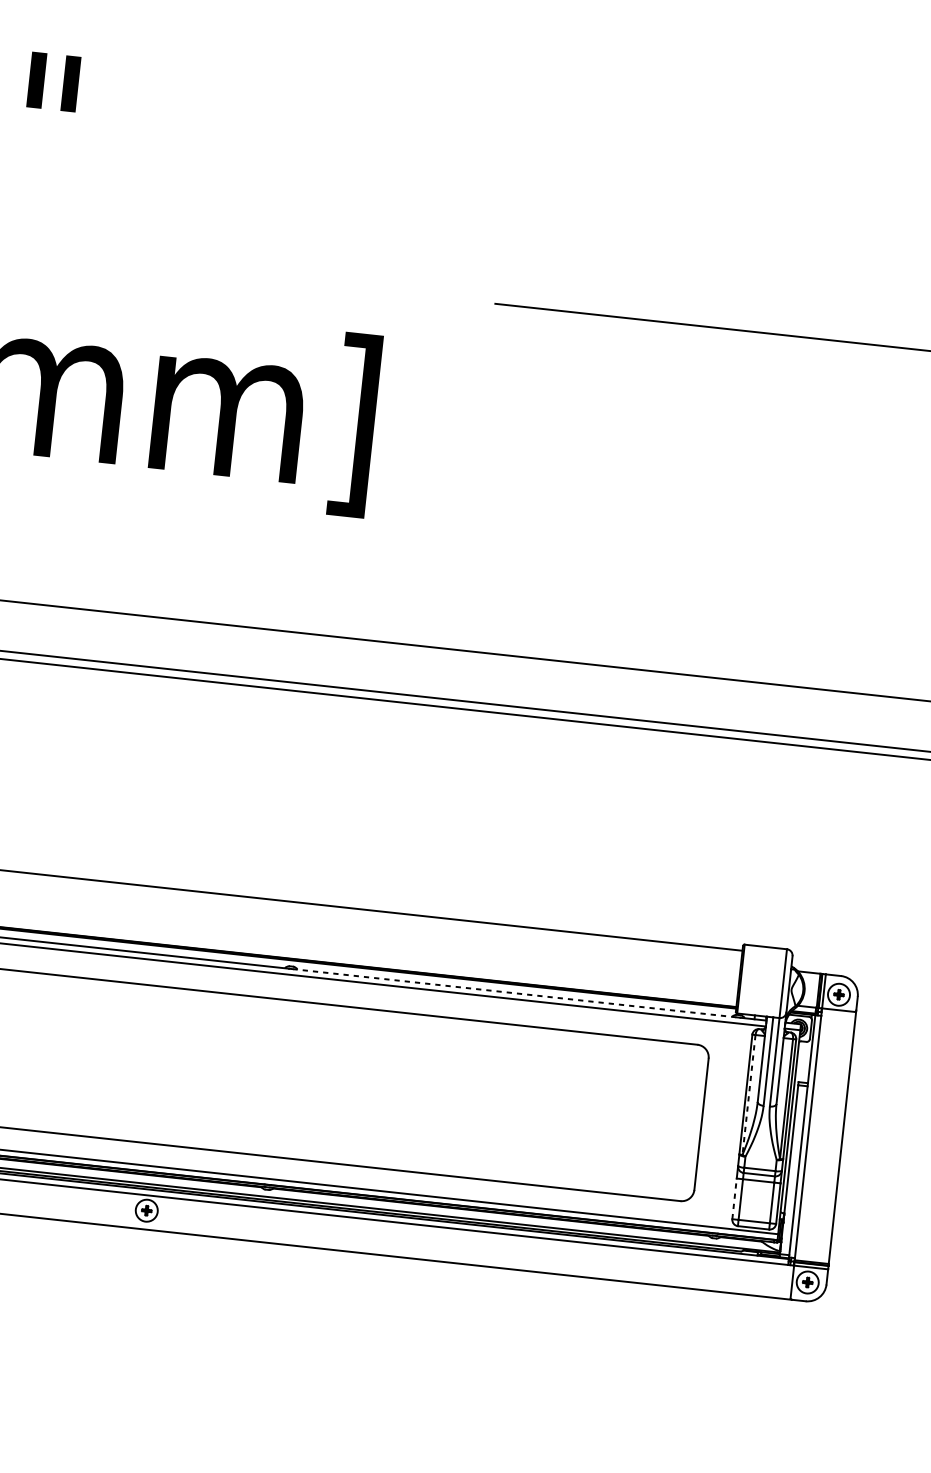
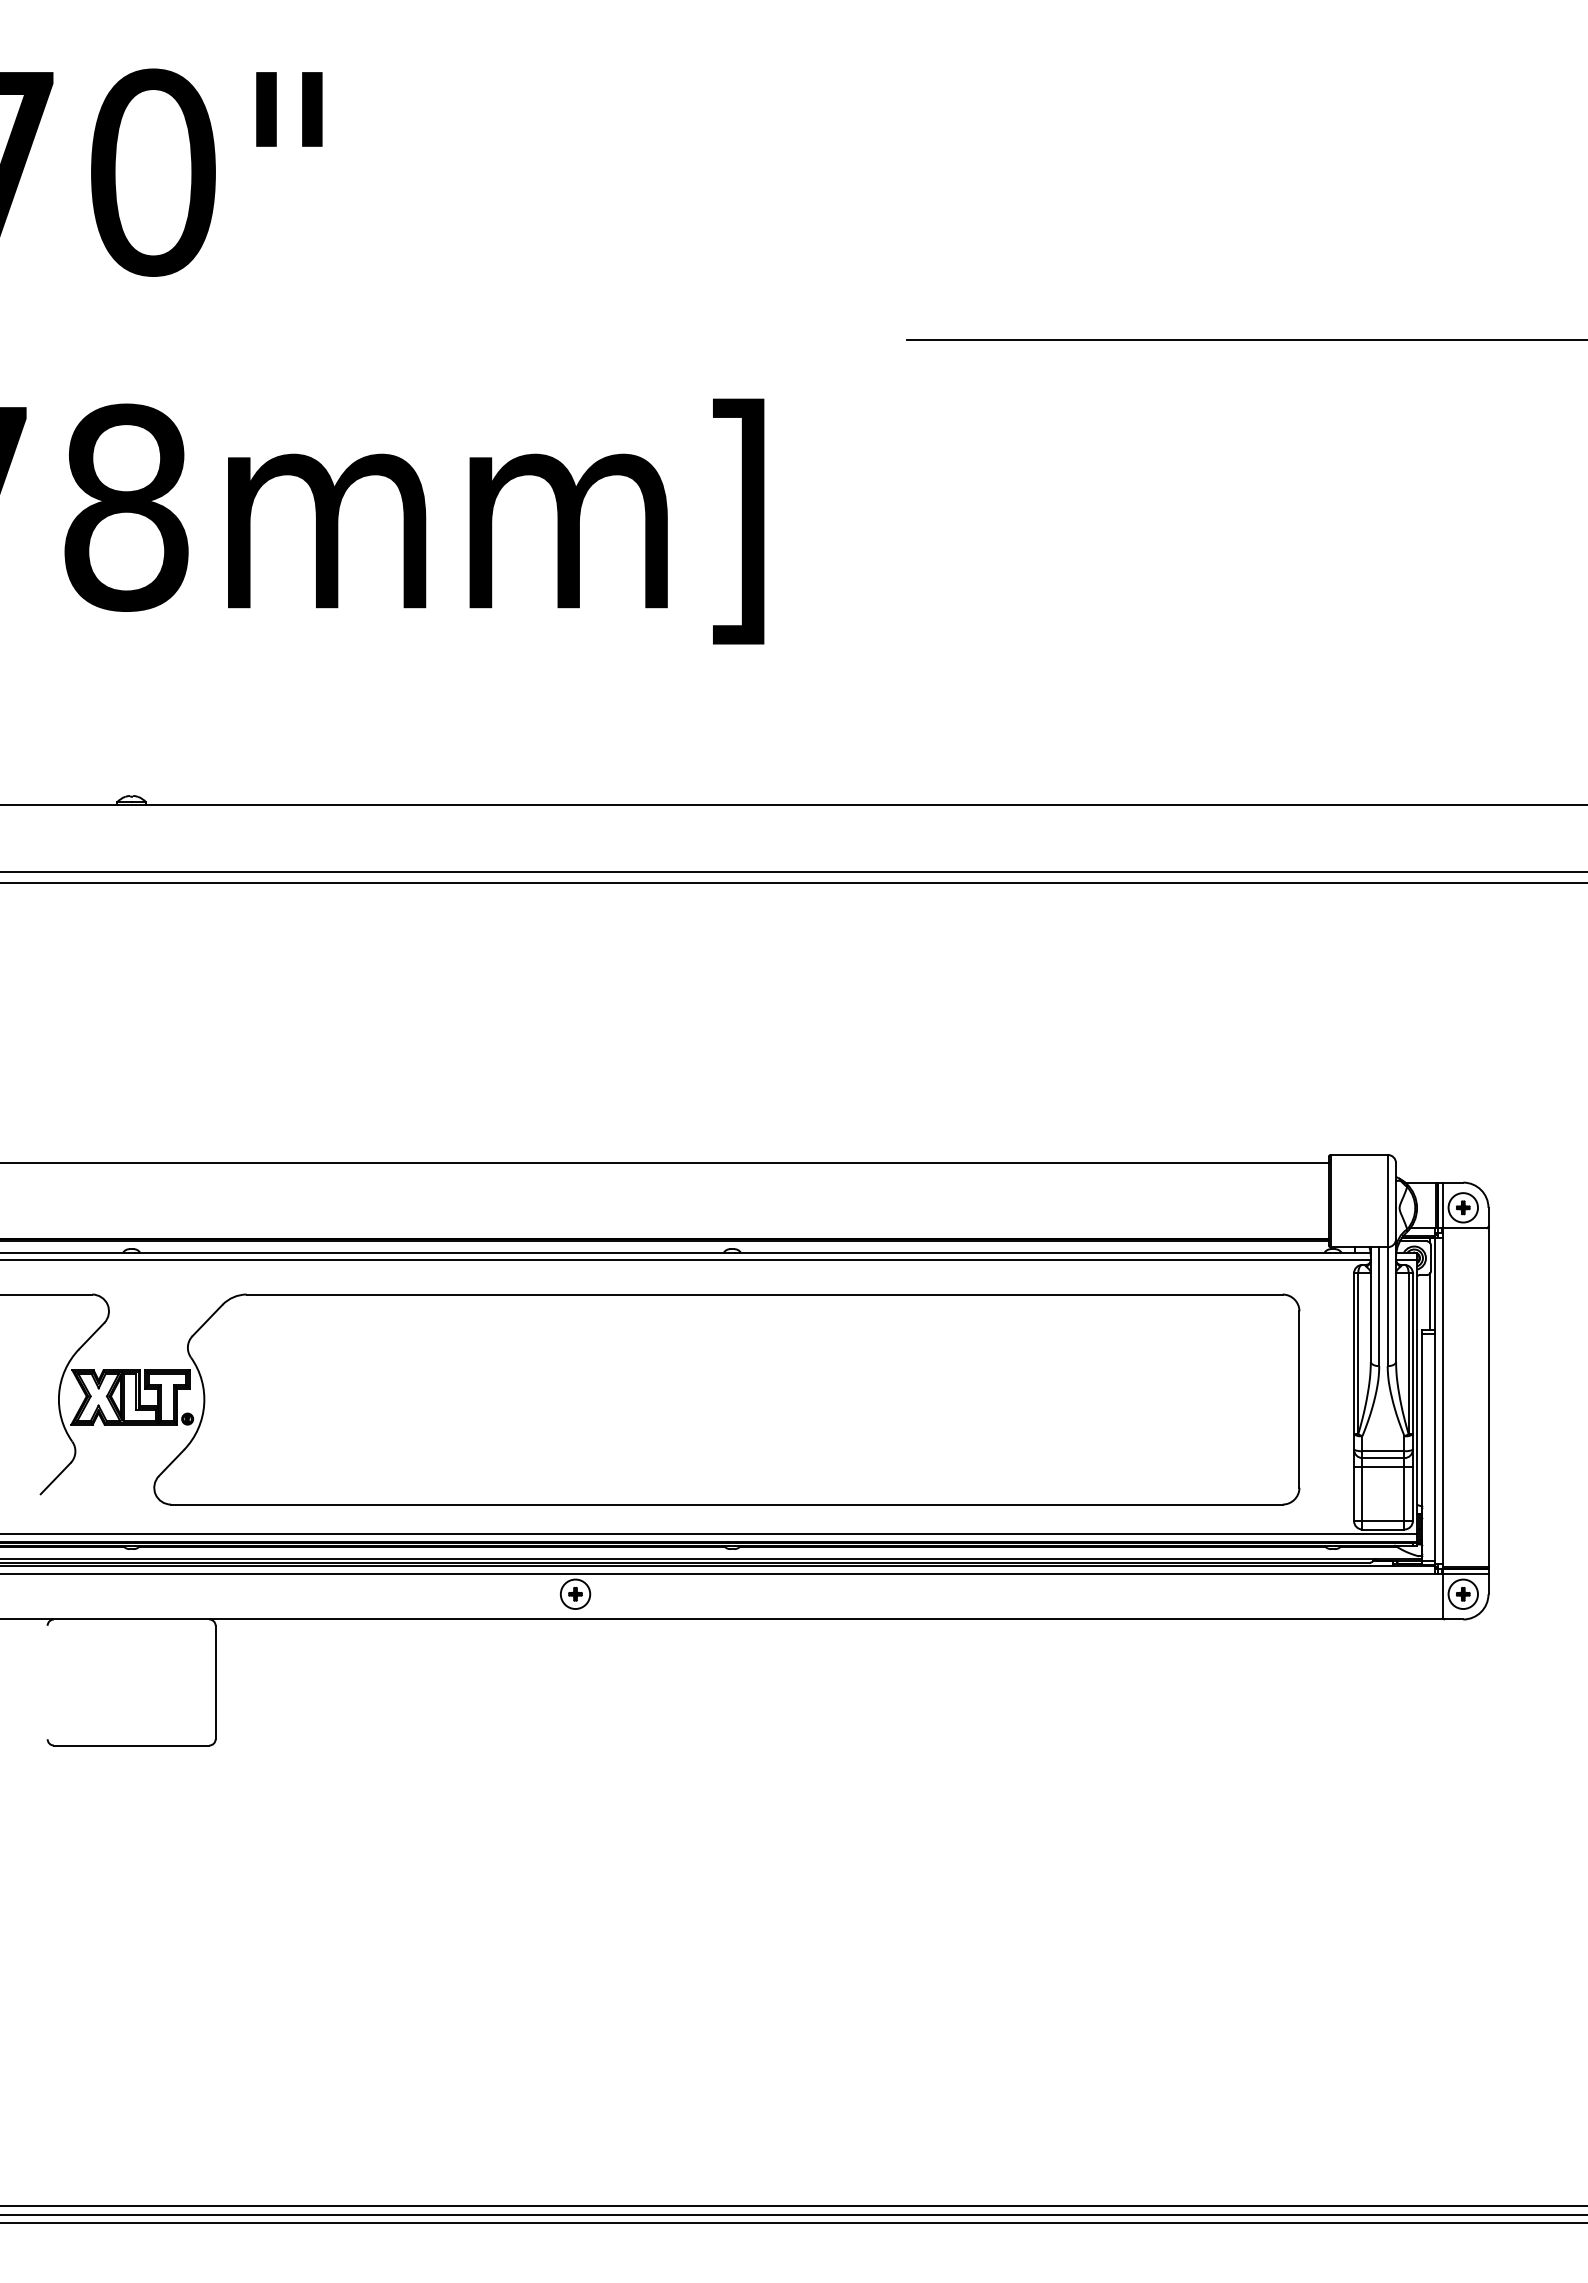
line: (514, 993) -> (1032, 1252), dashed -> solid
line: (807, 1061) -> (1430, 1301), added
line: (749, 1095) -> (1358, 1354), dashed -> solid
line: (734, 1198) -> (1354, 1493), dashed -> solid

